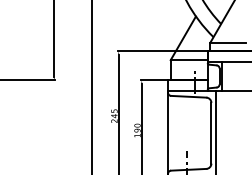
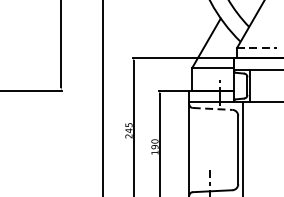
line: (228, 42) -> (257, 47), solid -> dashed
line: (188, 96) -> (212, 108), solid -> dashed

